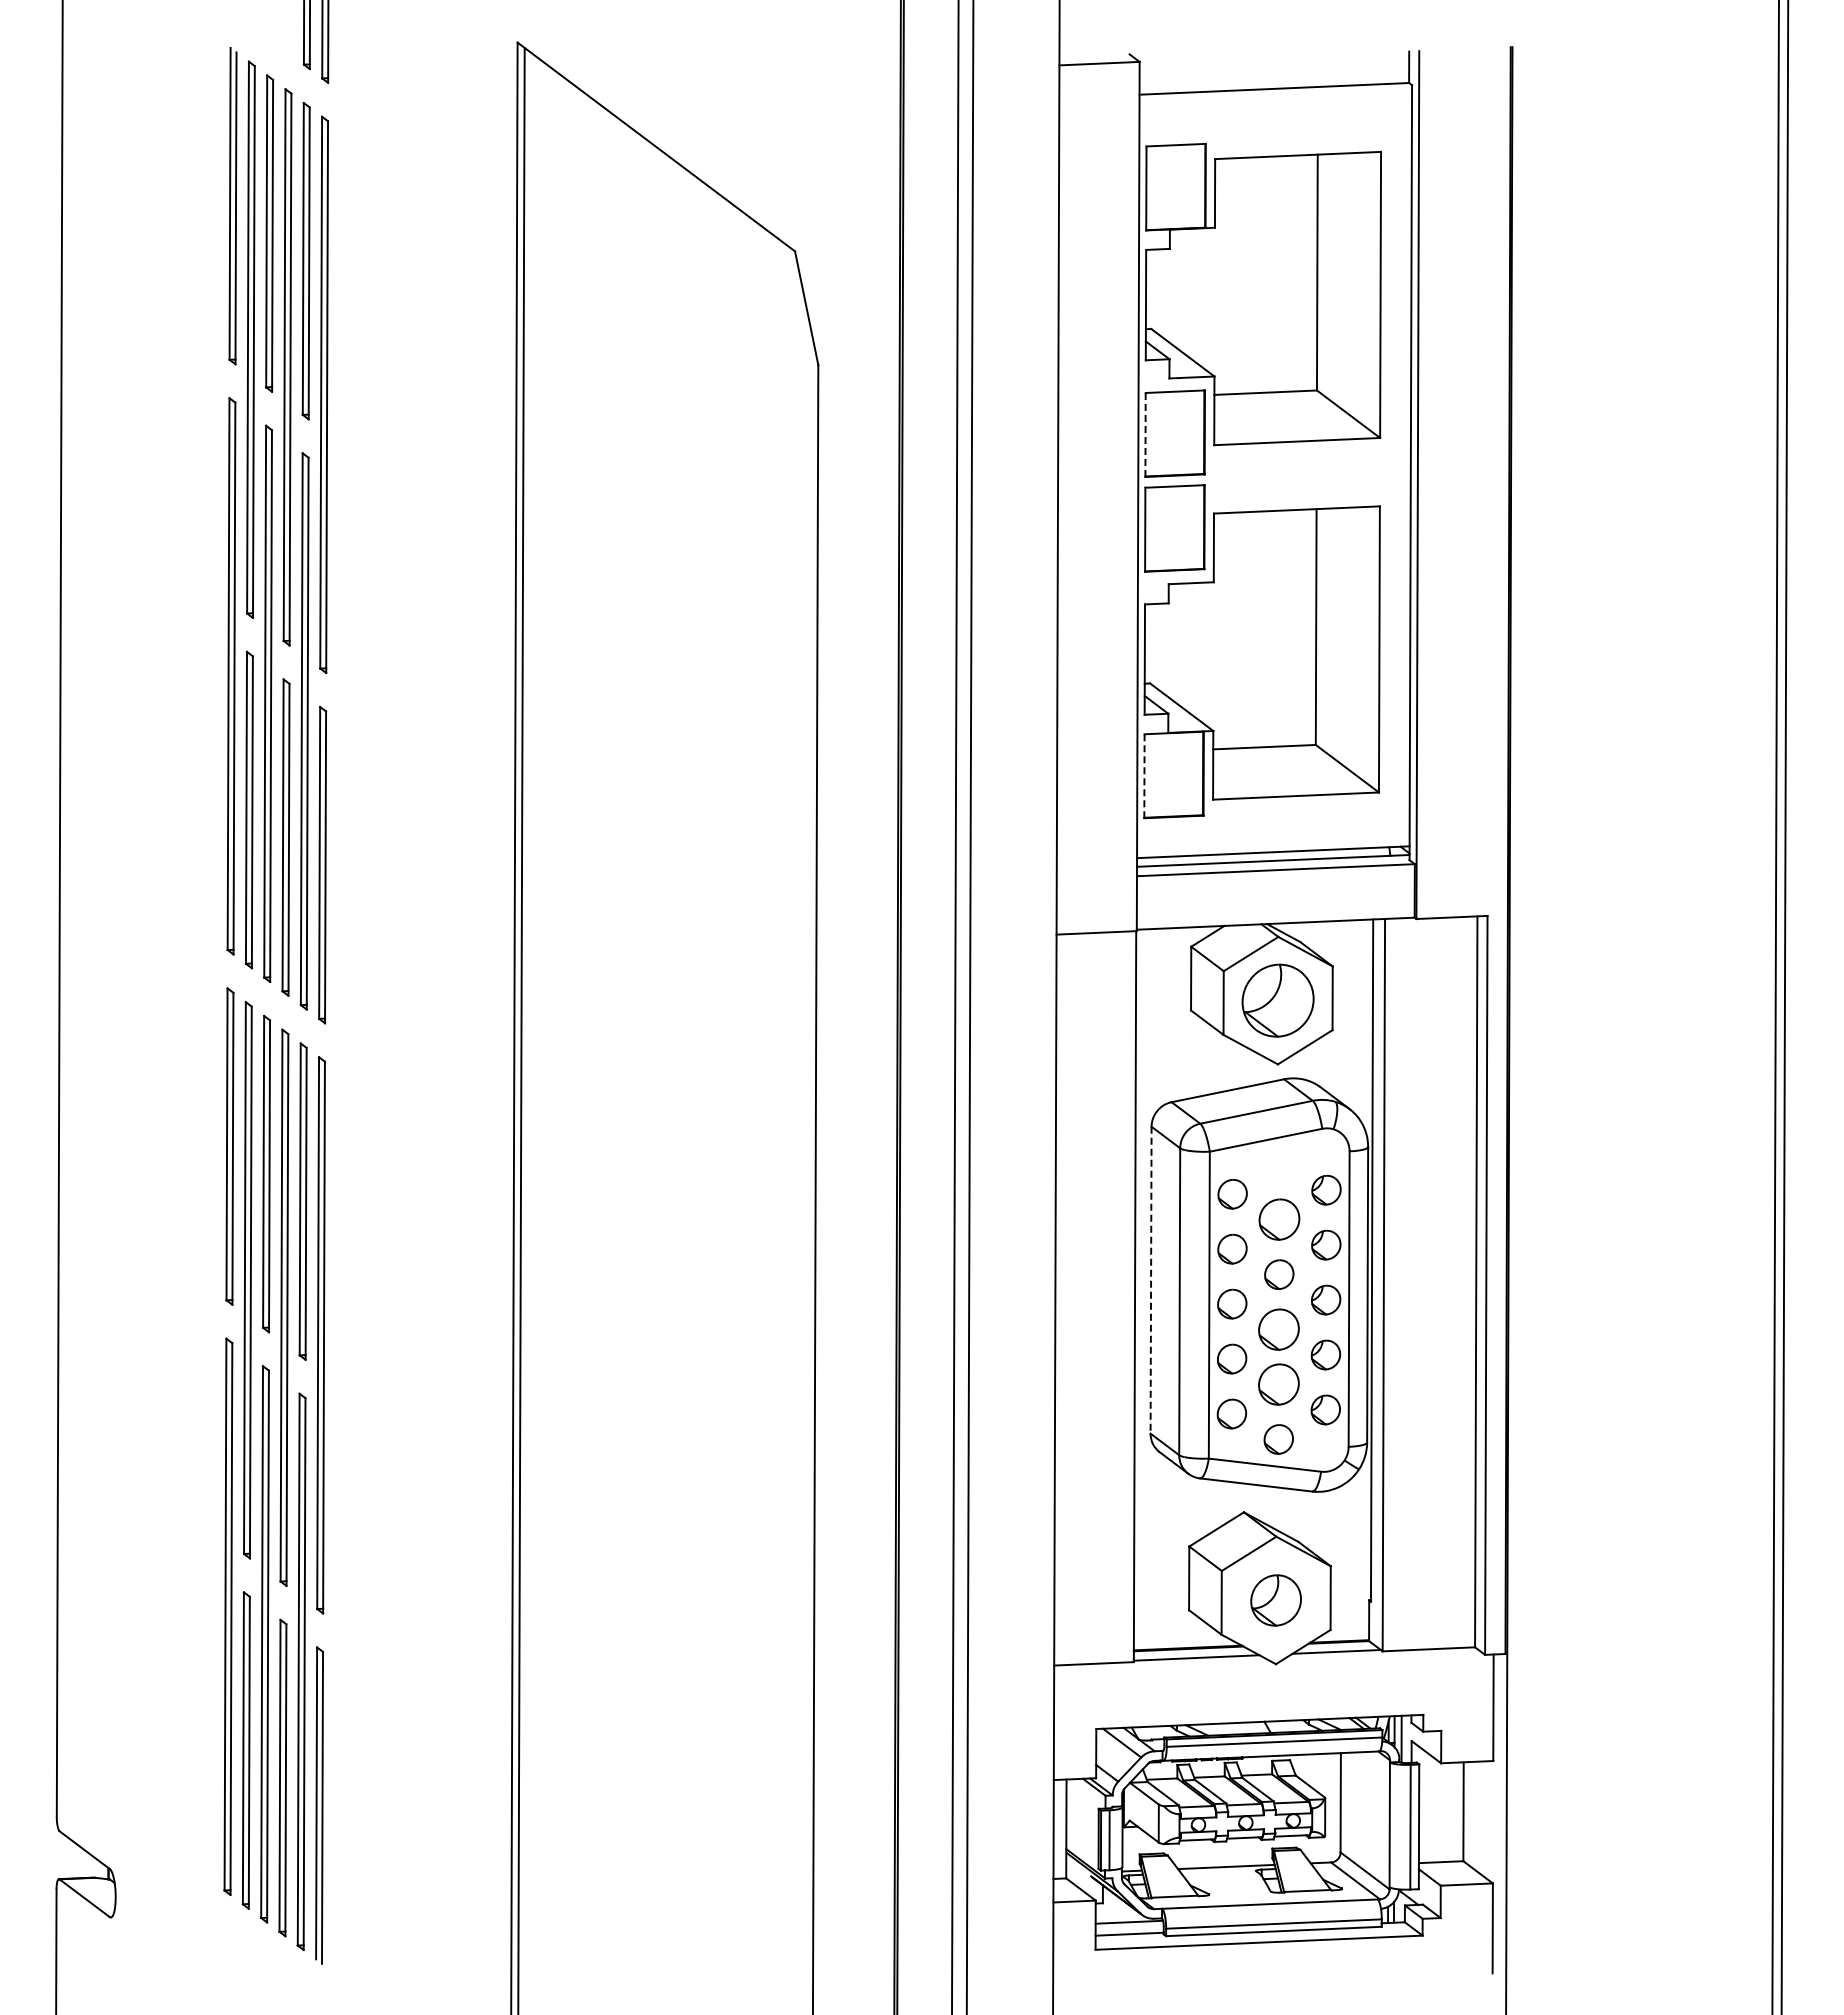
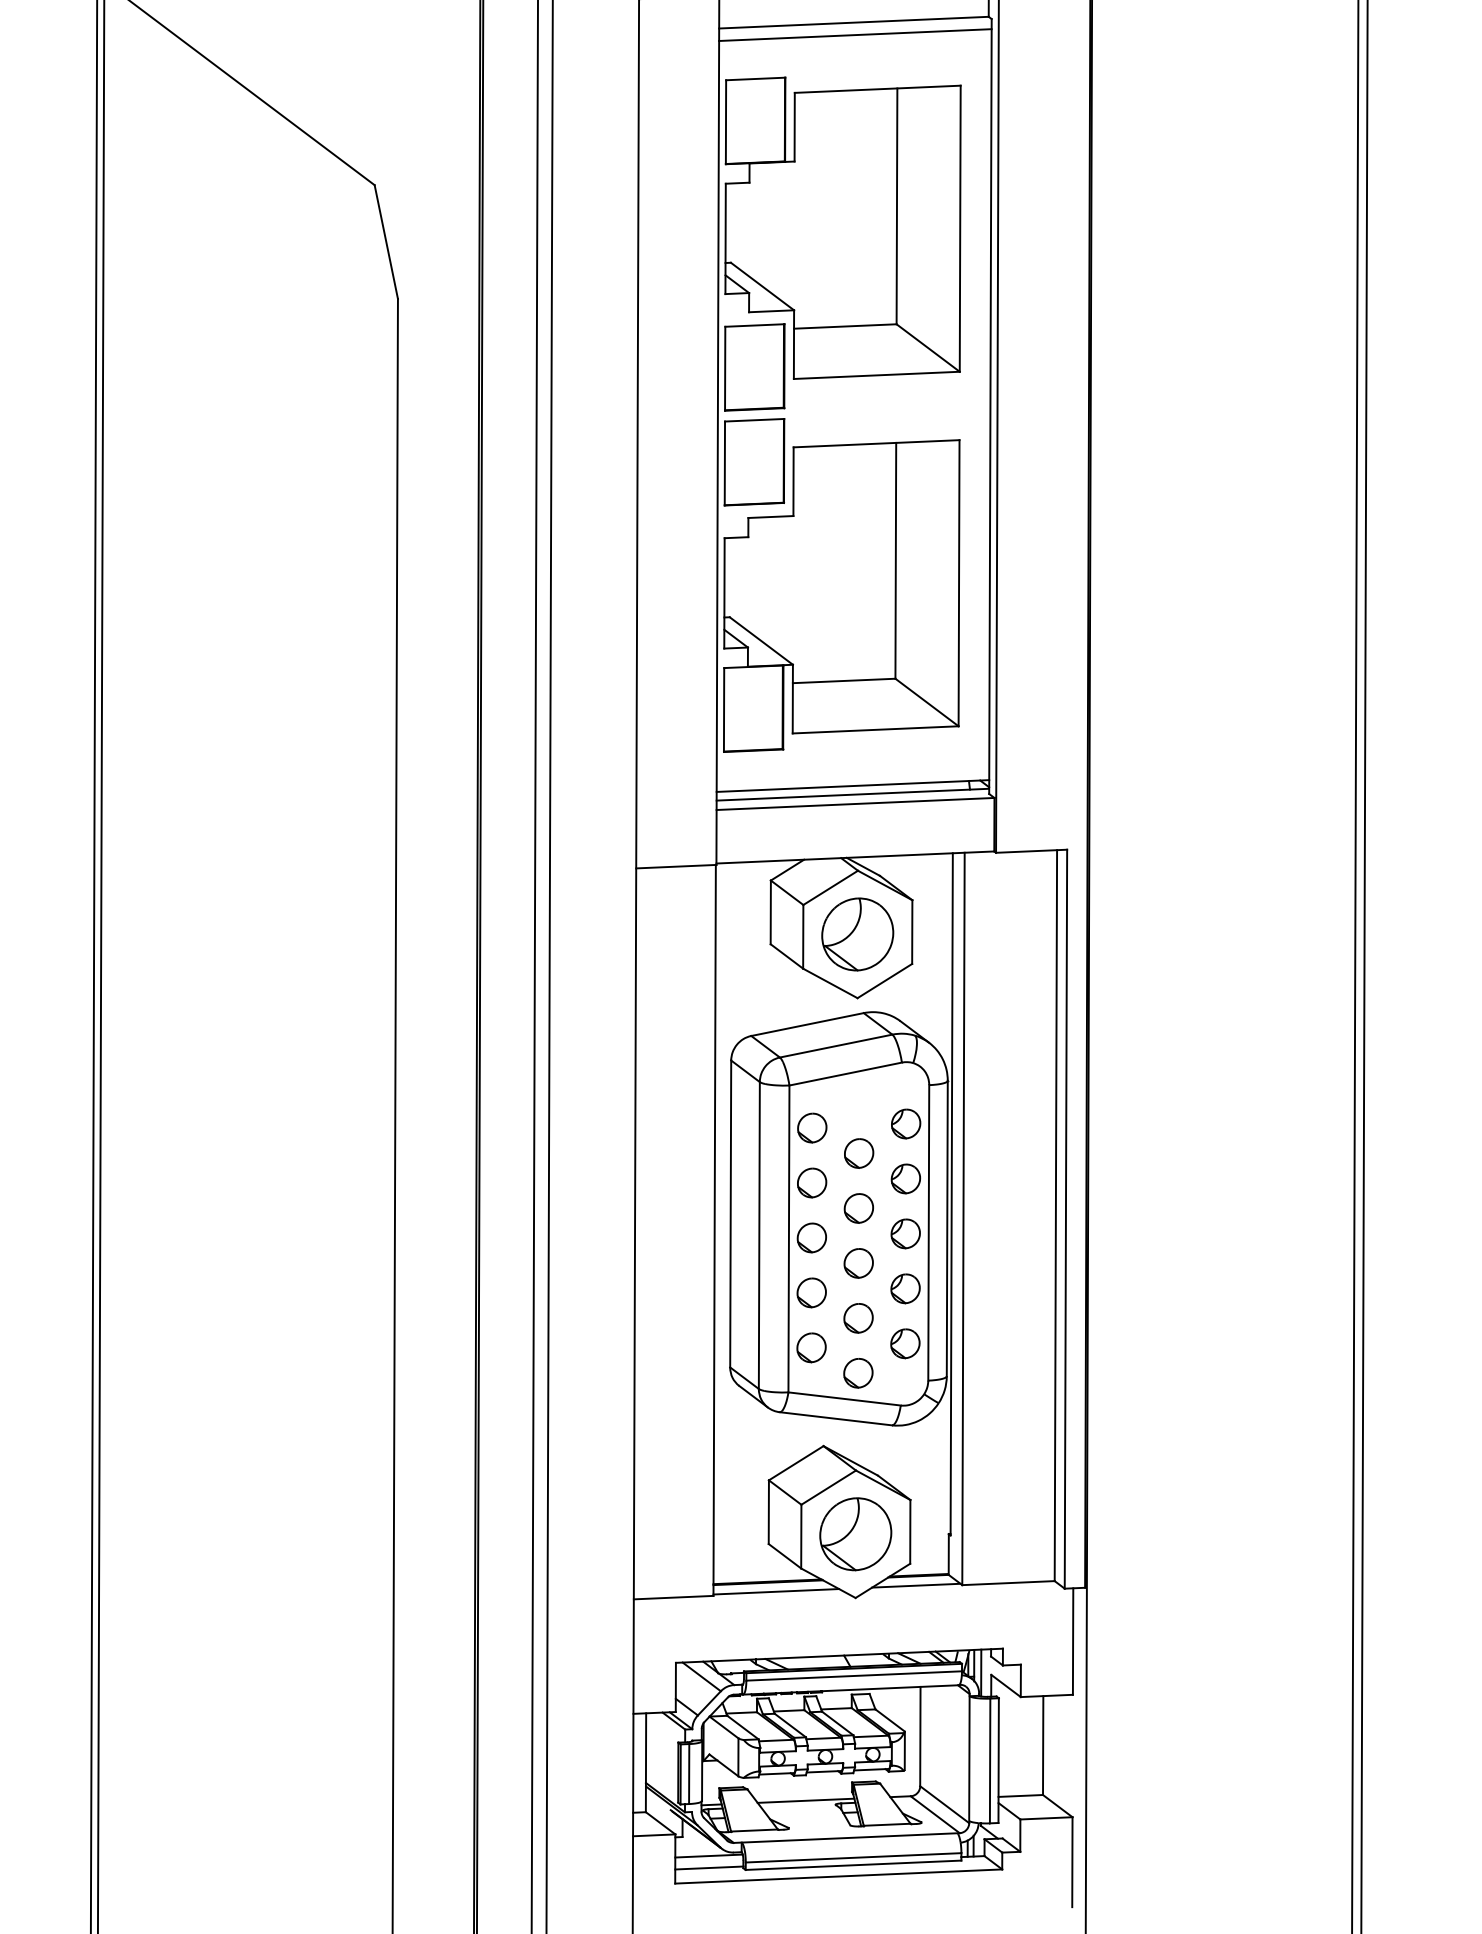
line: (1275, 101) -> (855, 35), added
line: (1145, 434) -> (725, 368), dashed -> solid
line: (1144, 776) -> (724, 710), dashed -> solid
part: (1279, 1219) -> (859, 1153), size x0.71
line: (1151, 1280) -> (731, 1214), dashed -> solid
part: (1279, 1329) -> (859, 1263), size x0.71
part: (1278, 1384) -> (858, 1318), size x0.71
part: (1275, 1600) -> (855, 1534), size x1.43

